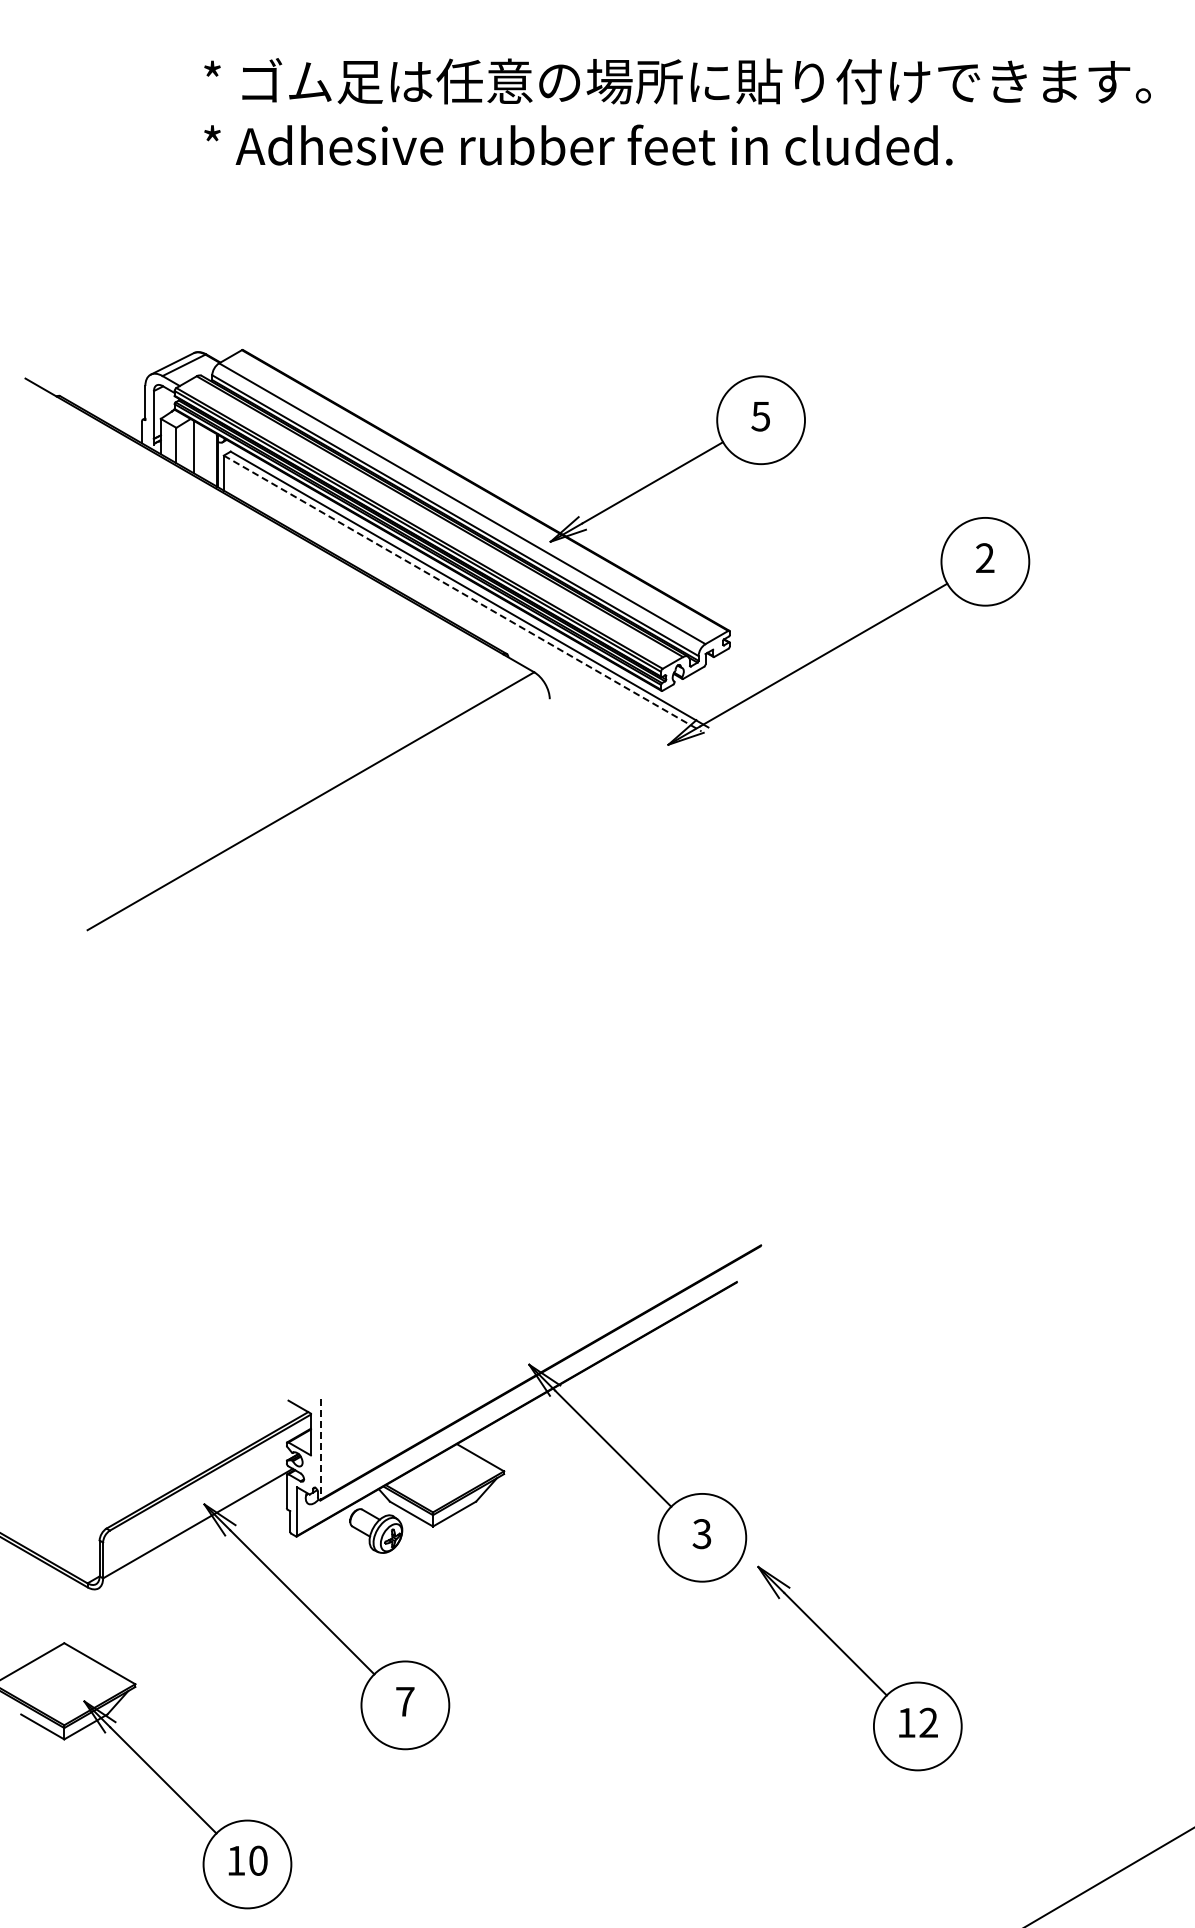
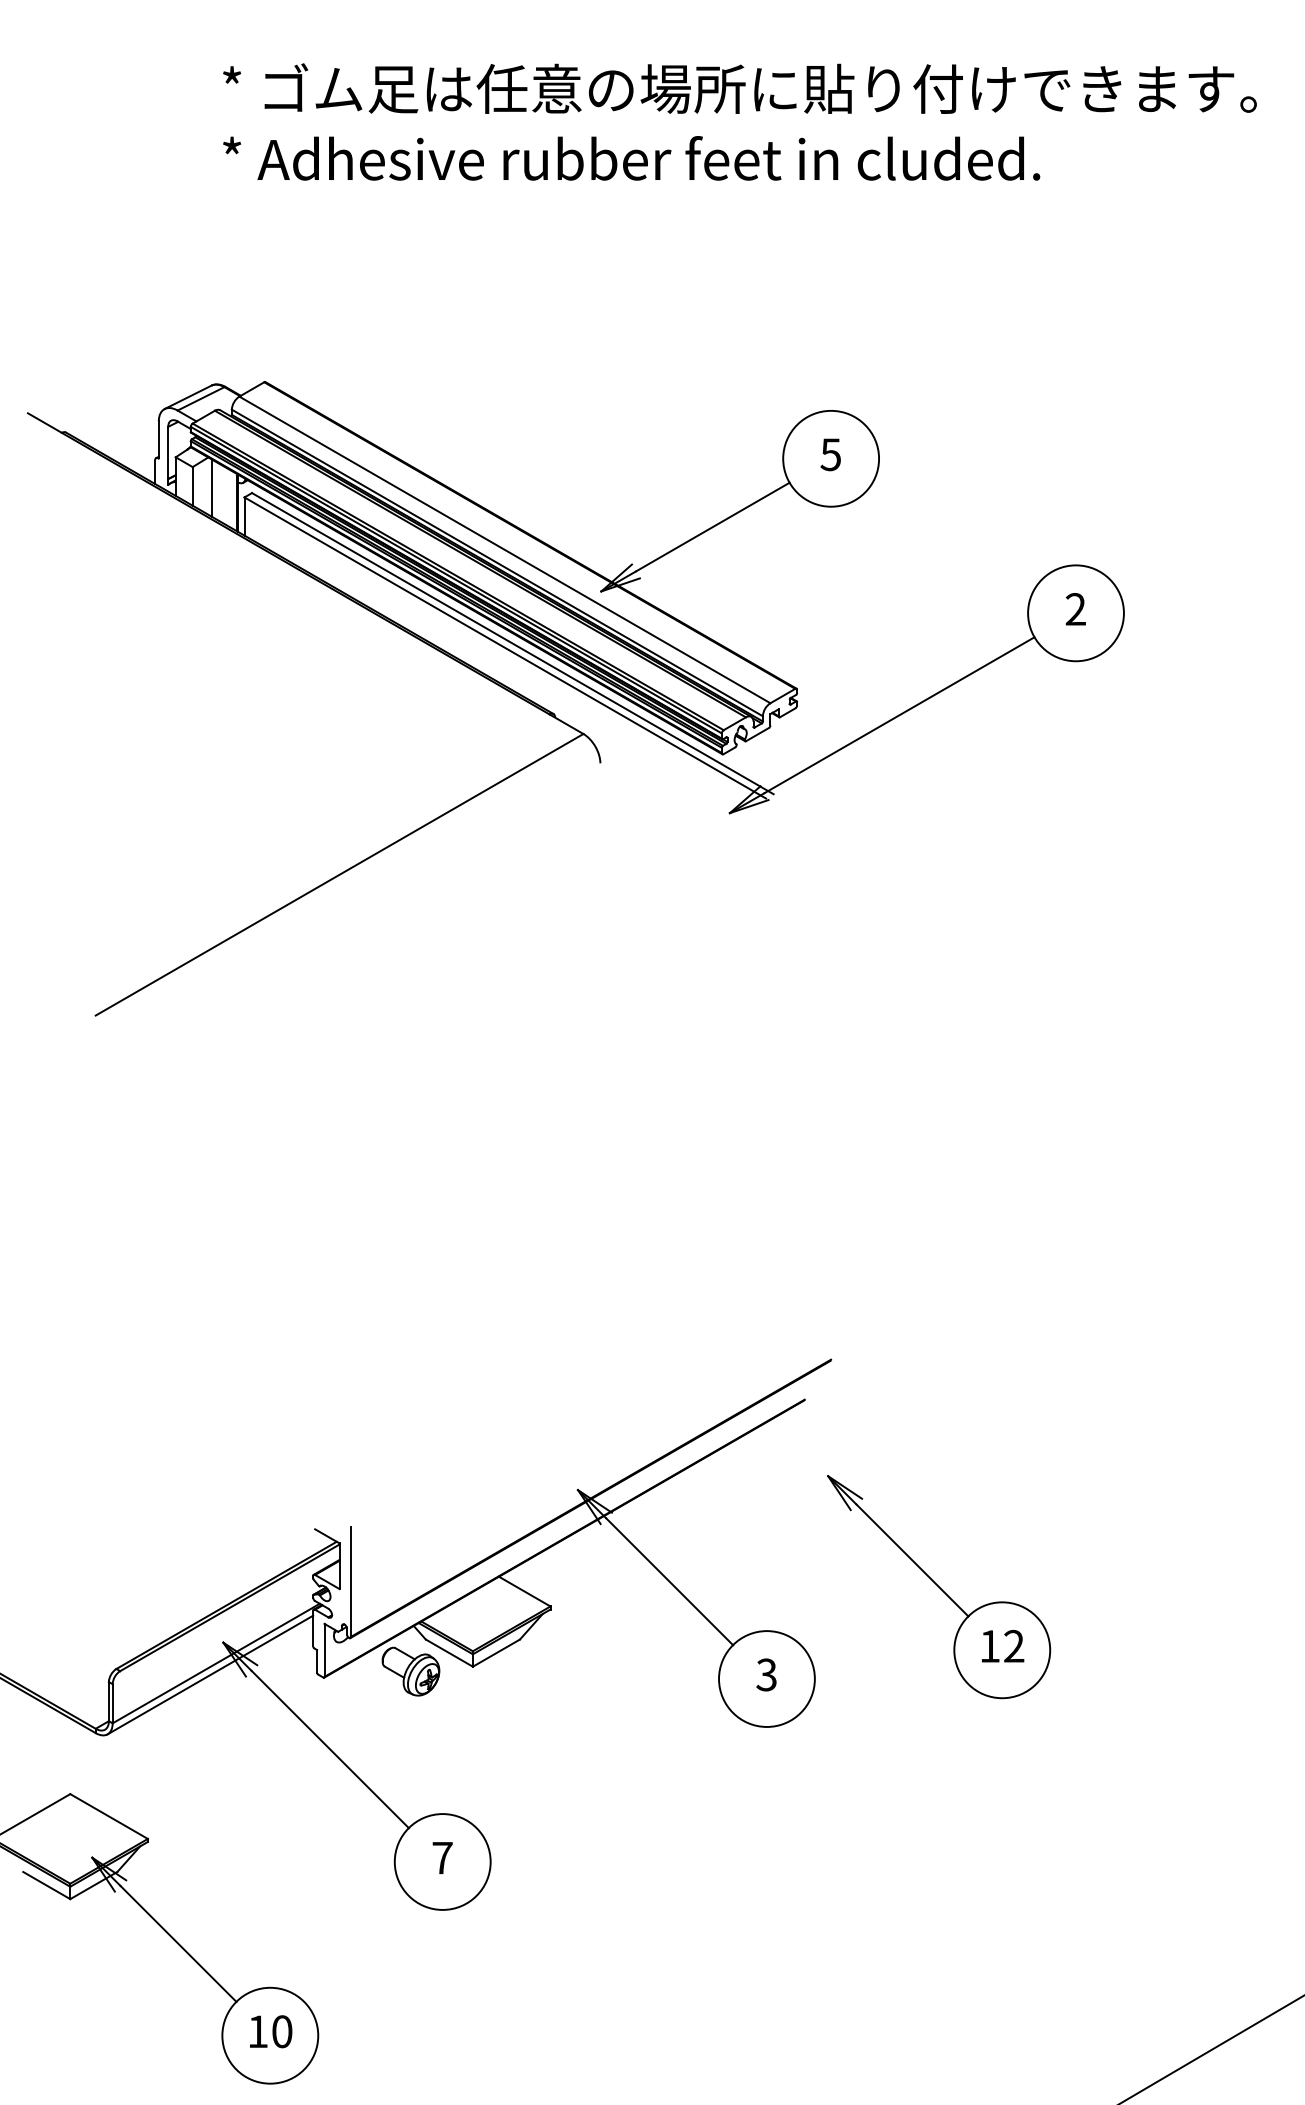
line: (462, 593) -> (505, 647), dashed -> solid
line: (321, 1449) -> (351, 1582), dashed -> solid
line: (192, 1533) -> (210, 1674), added
part: (859, 1668) -> (938, 1586), moved

